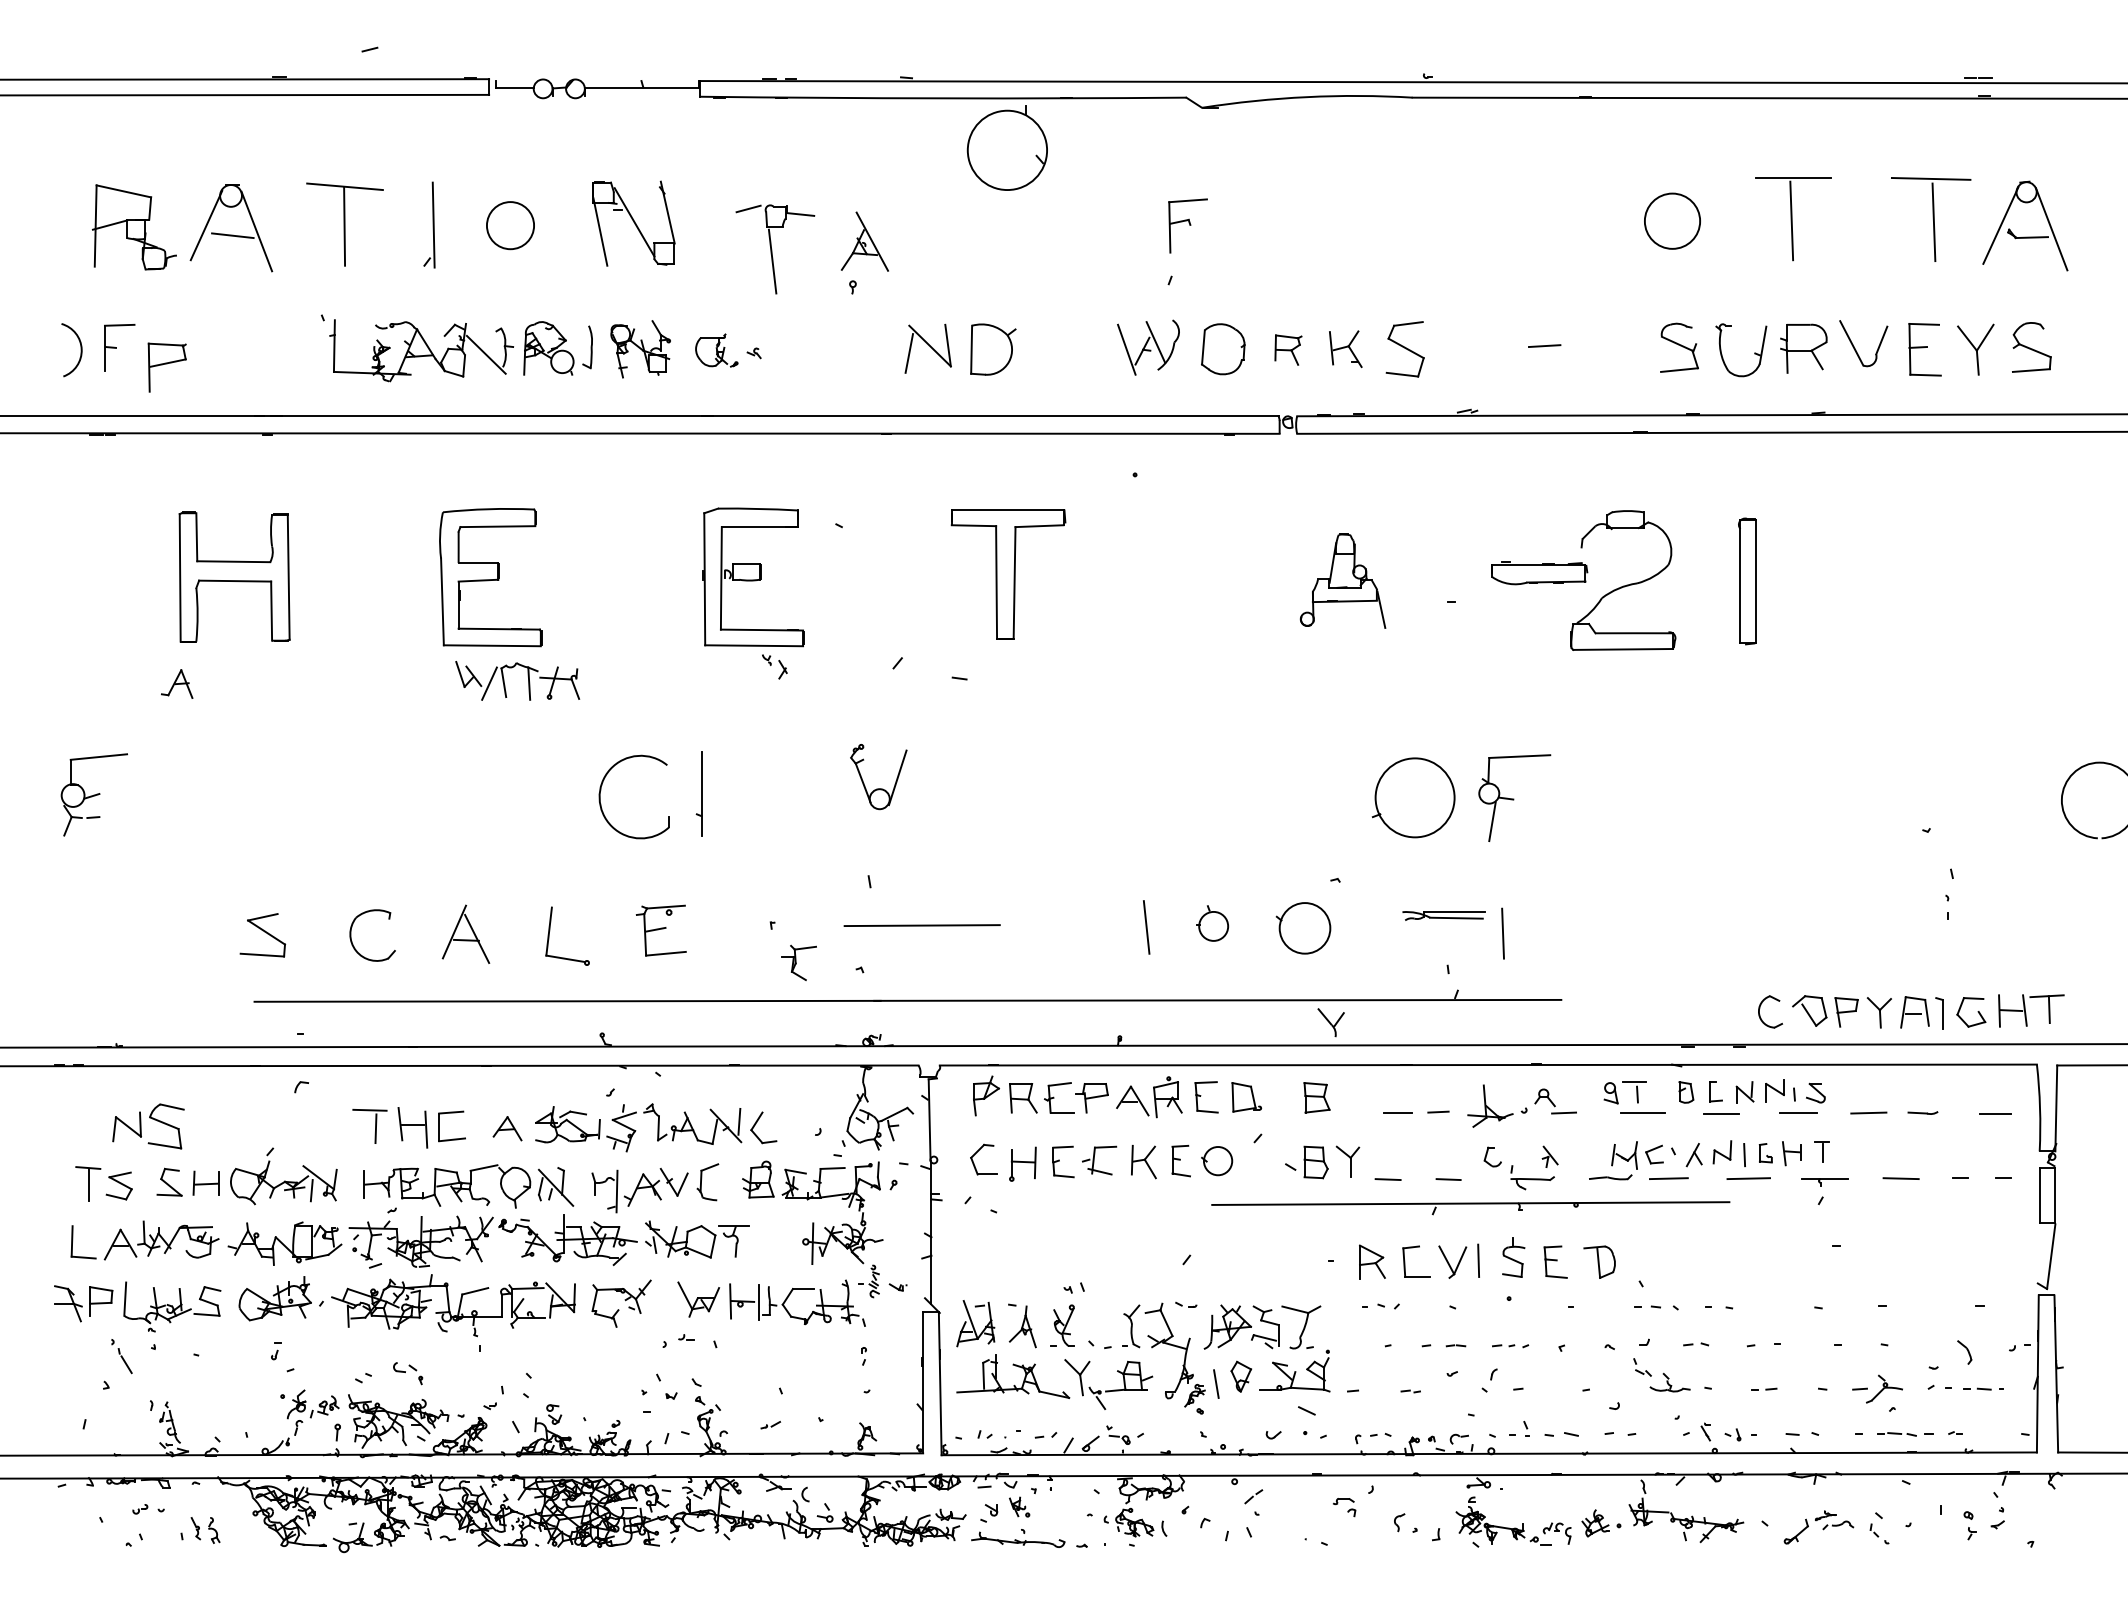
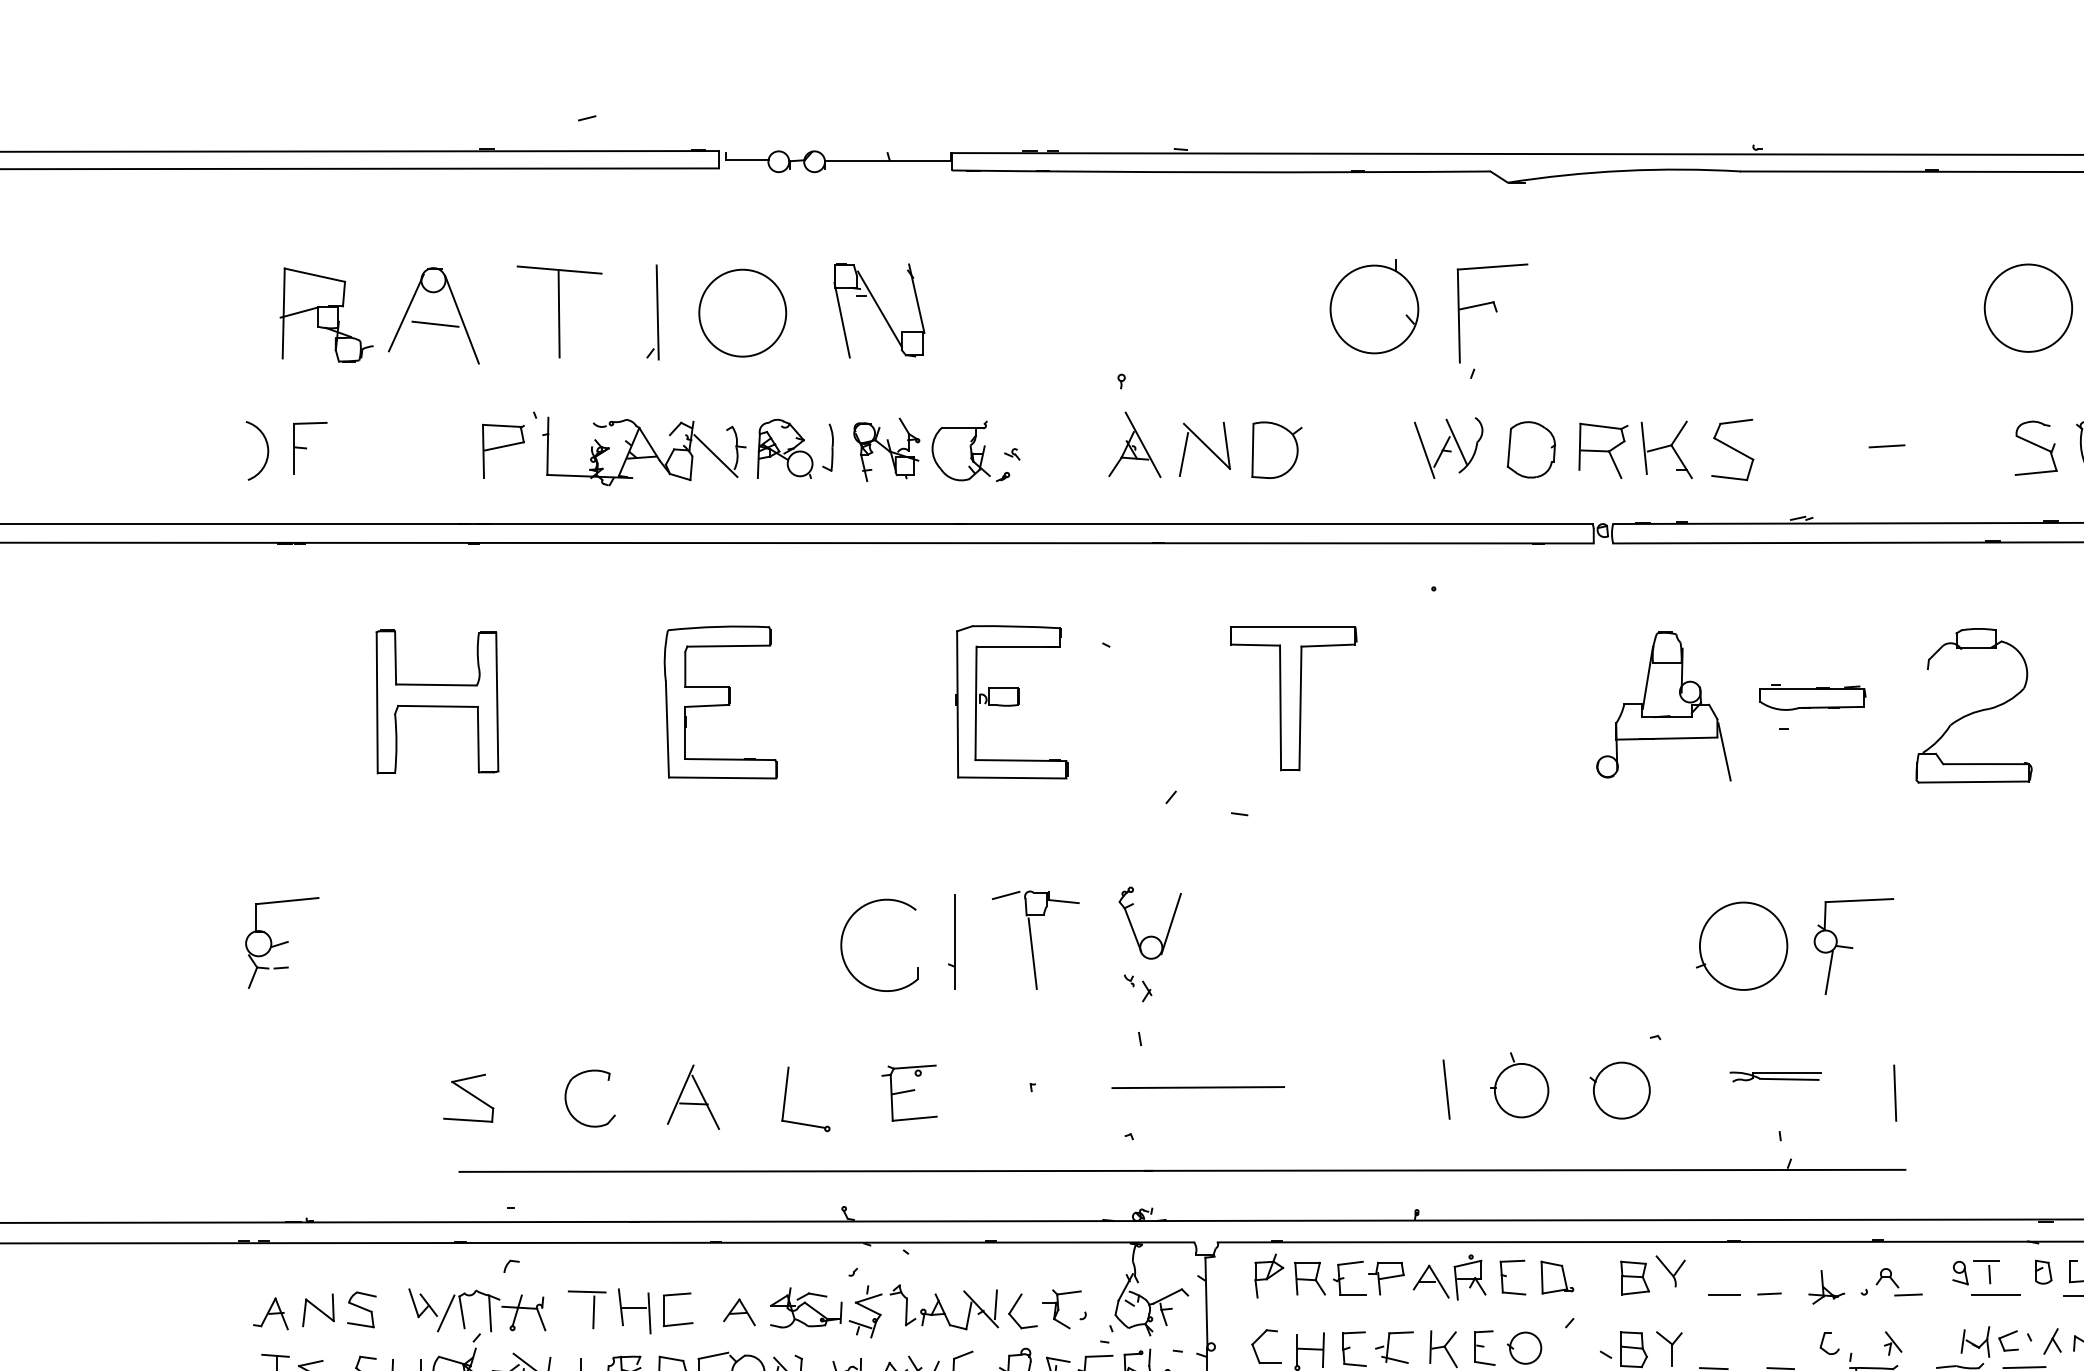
part: (1006, 147) -> (1373, 306), moved
circle: (1672, 220) -> (2028, 307), size x1.43
circle: (510, 225) -> (742, 312), size x1.67
part: (1187, 225) -> (1491, 312), size x1.67
part: (864, 241) -> (1134, 444), moved
part: (775, 249) -> (1035, 940), moved
part: (1345, 348) -> (1666, 449), size x1.43
part: (1288, 349) -> (1603, 450), size x1.67
part: (716, 350) -> (970, 451), size x1.67
part: (166, 367) -> (502, 451), moved
part: (1539, 573) -> (1812, 697), moved
part: (1342, 580) -> (1663, 705), size x1.43
part: (774, 666) -> (1137, 987), moved
part: (527, 676) -> (488, 1305), moved
part: (177, 683) -> (271, 1313), moved
part: (1212, 923) -> (1519, 1085), size x1.67
line: (1502, 933) -> (1894, 1093), moved
part: (798, 962) -> (1061, 1308), moved
part: (1330, 1022) -> (1669, 1271), moved
part: (1489, 1105) -> (1825, 1286), size x0.71
part: (166, 1126) -> (362, 1309), size x0.71

